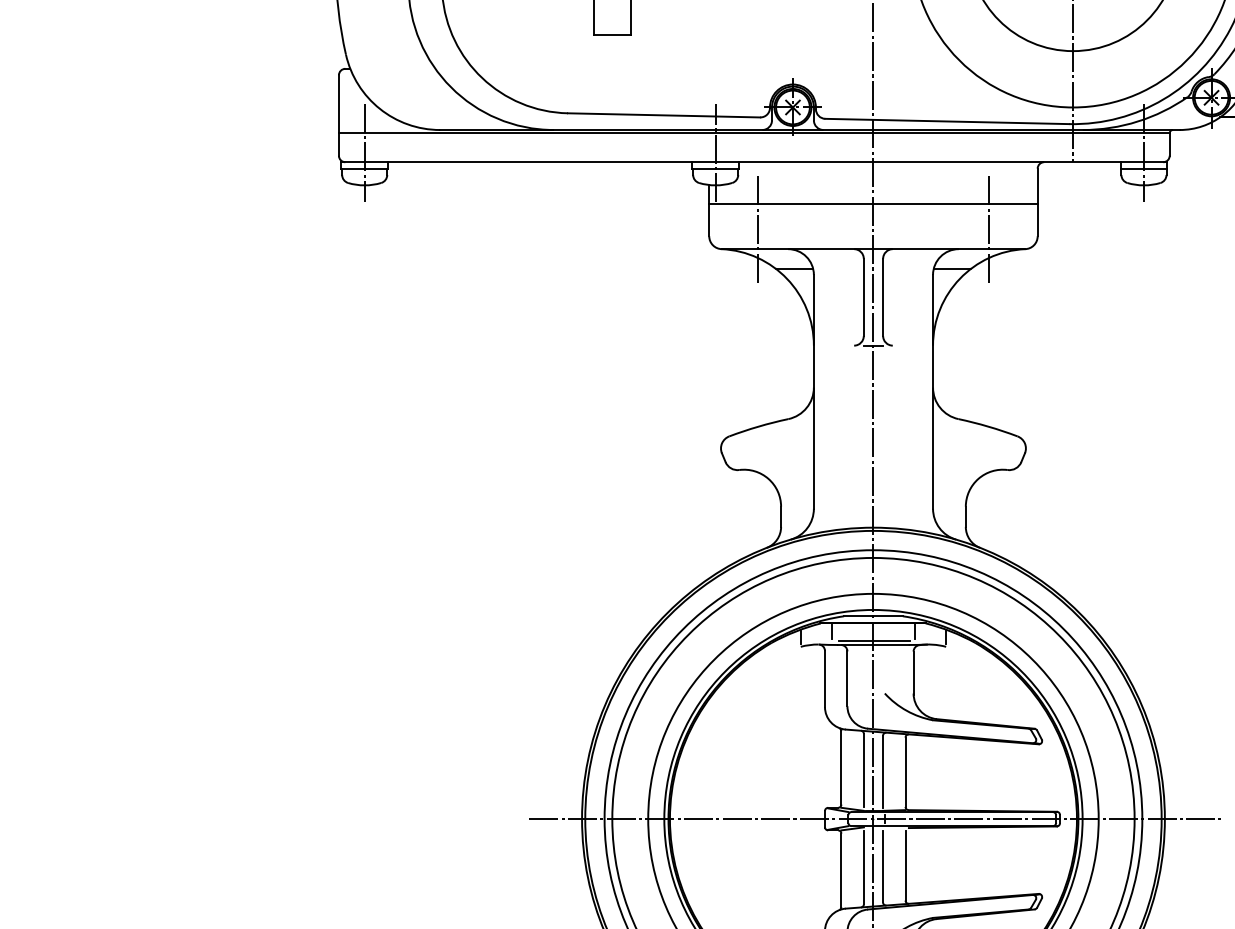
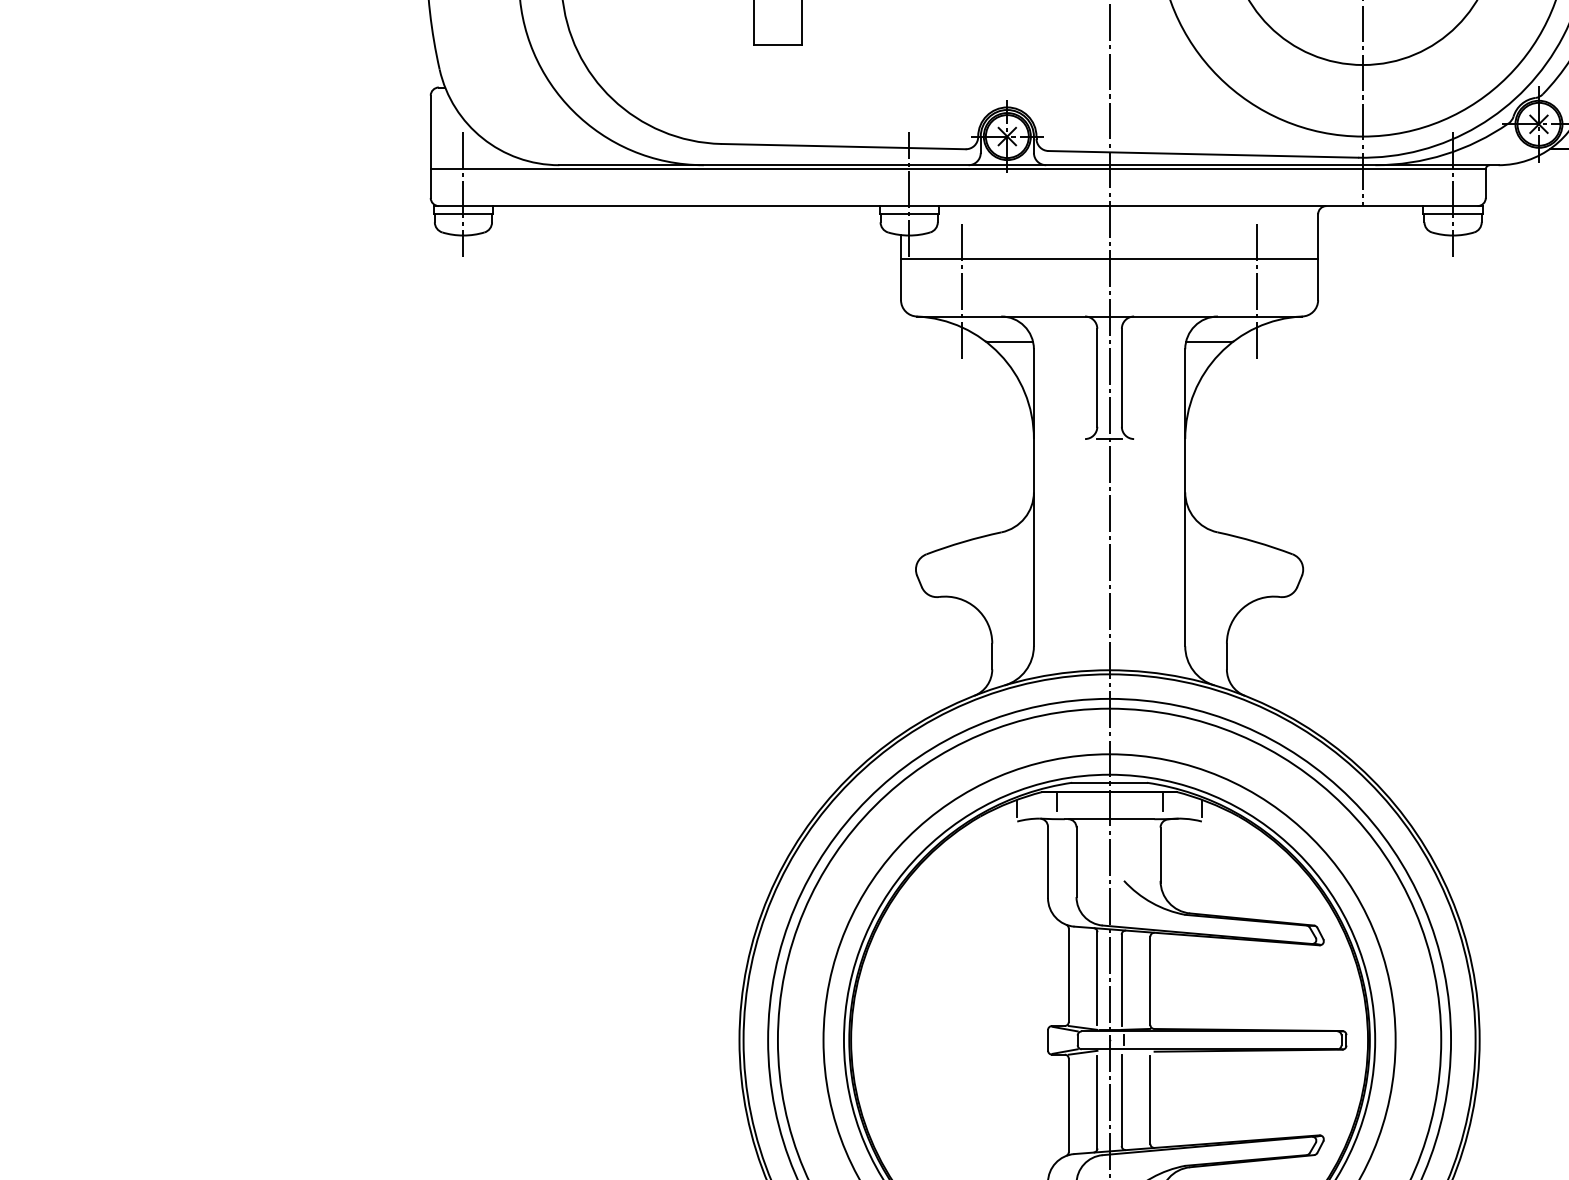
line: (874, 640) -> (1110, 813), removed
line: (874, 819) -> (1111, 1040), removed

